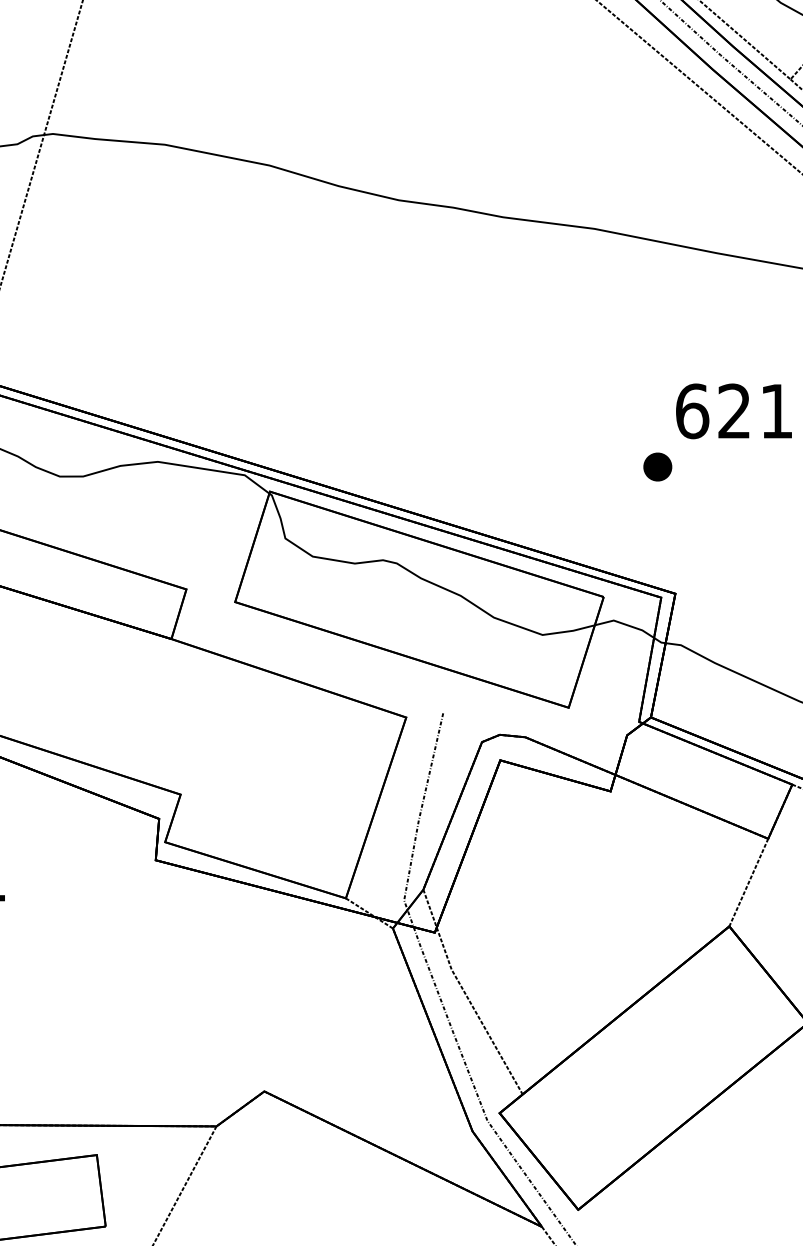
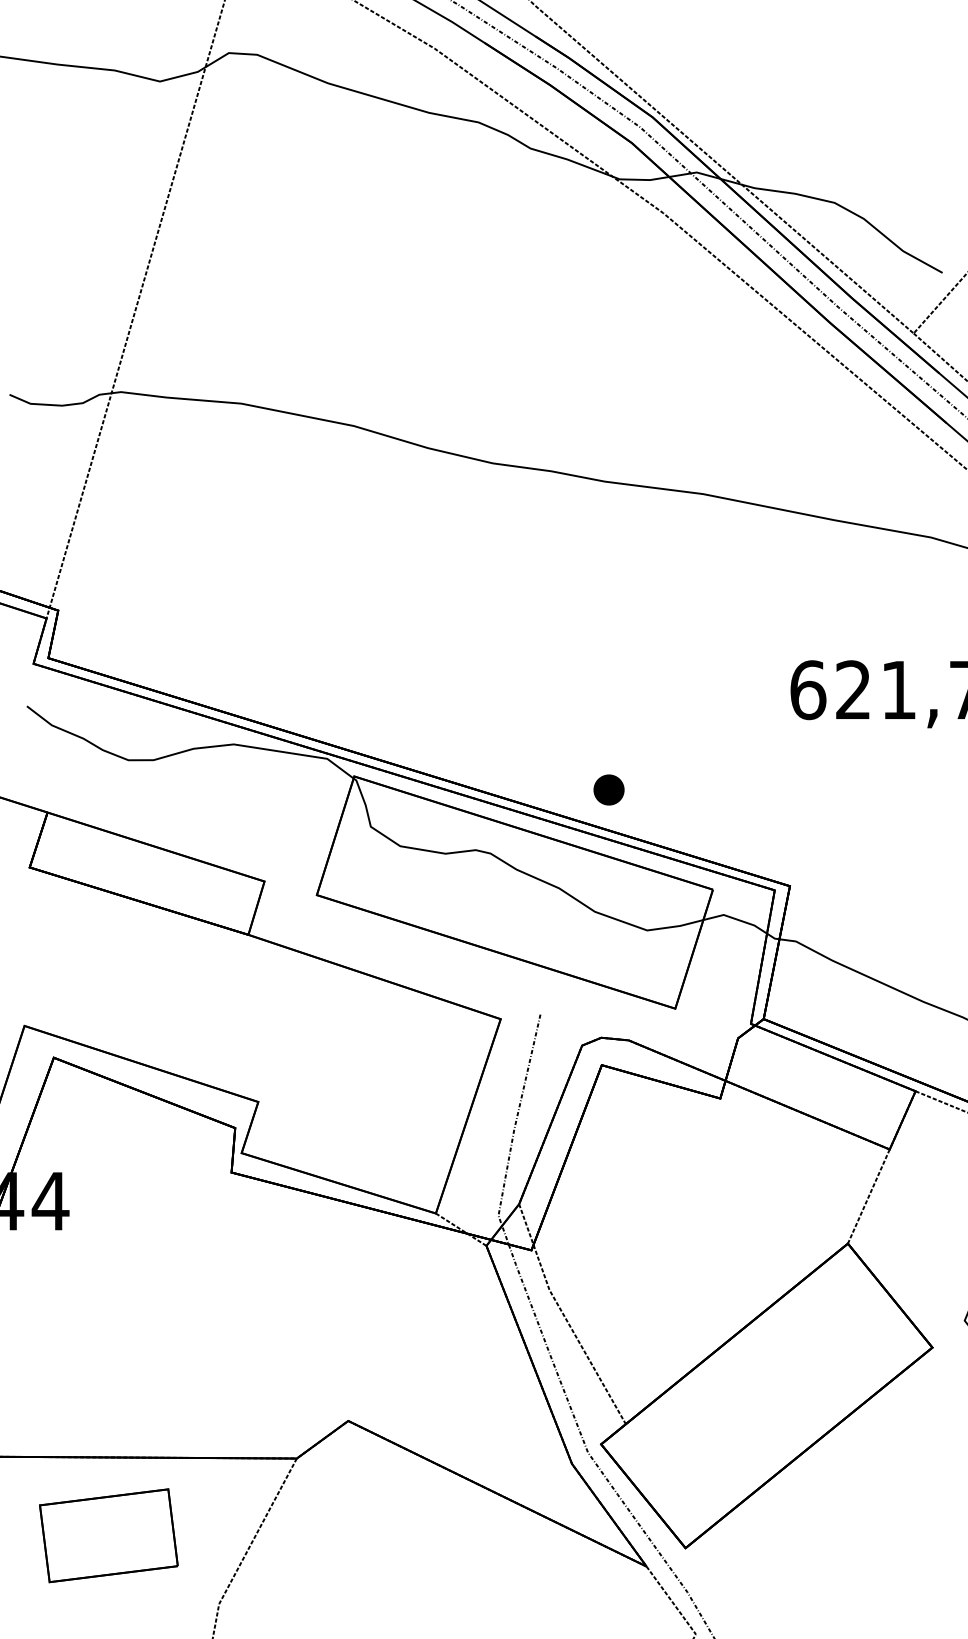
part: (657, 466) -> (608, 789), moved

